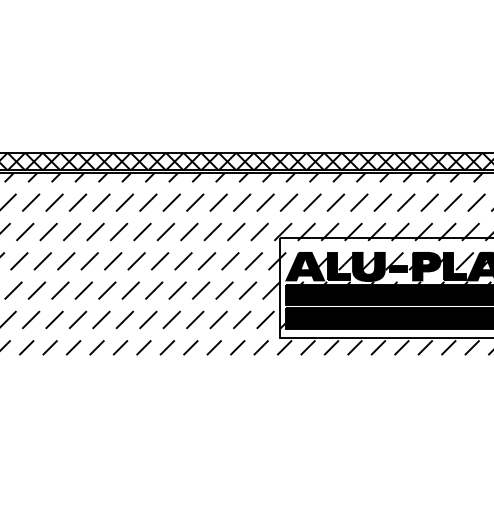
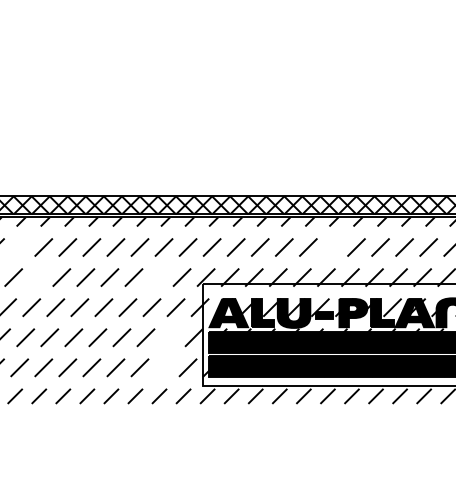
line: (101, 202) -> (19, 247), removed
line: (406, 202) -> (332, 247), removed
line: (118, 231) -> (37, 277), removed
line: (236, 231) -> (158, 277), removed
line: (247, 290) -> (169, 337), removed
line: (242, 319) -> (164, 367), removed

